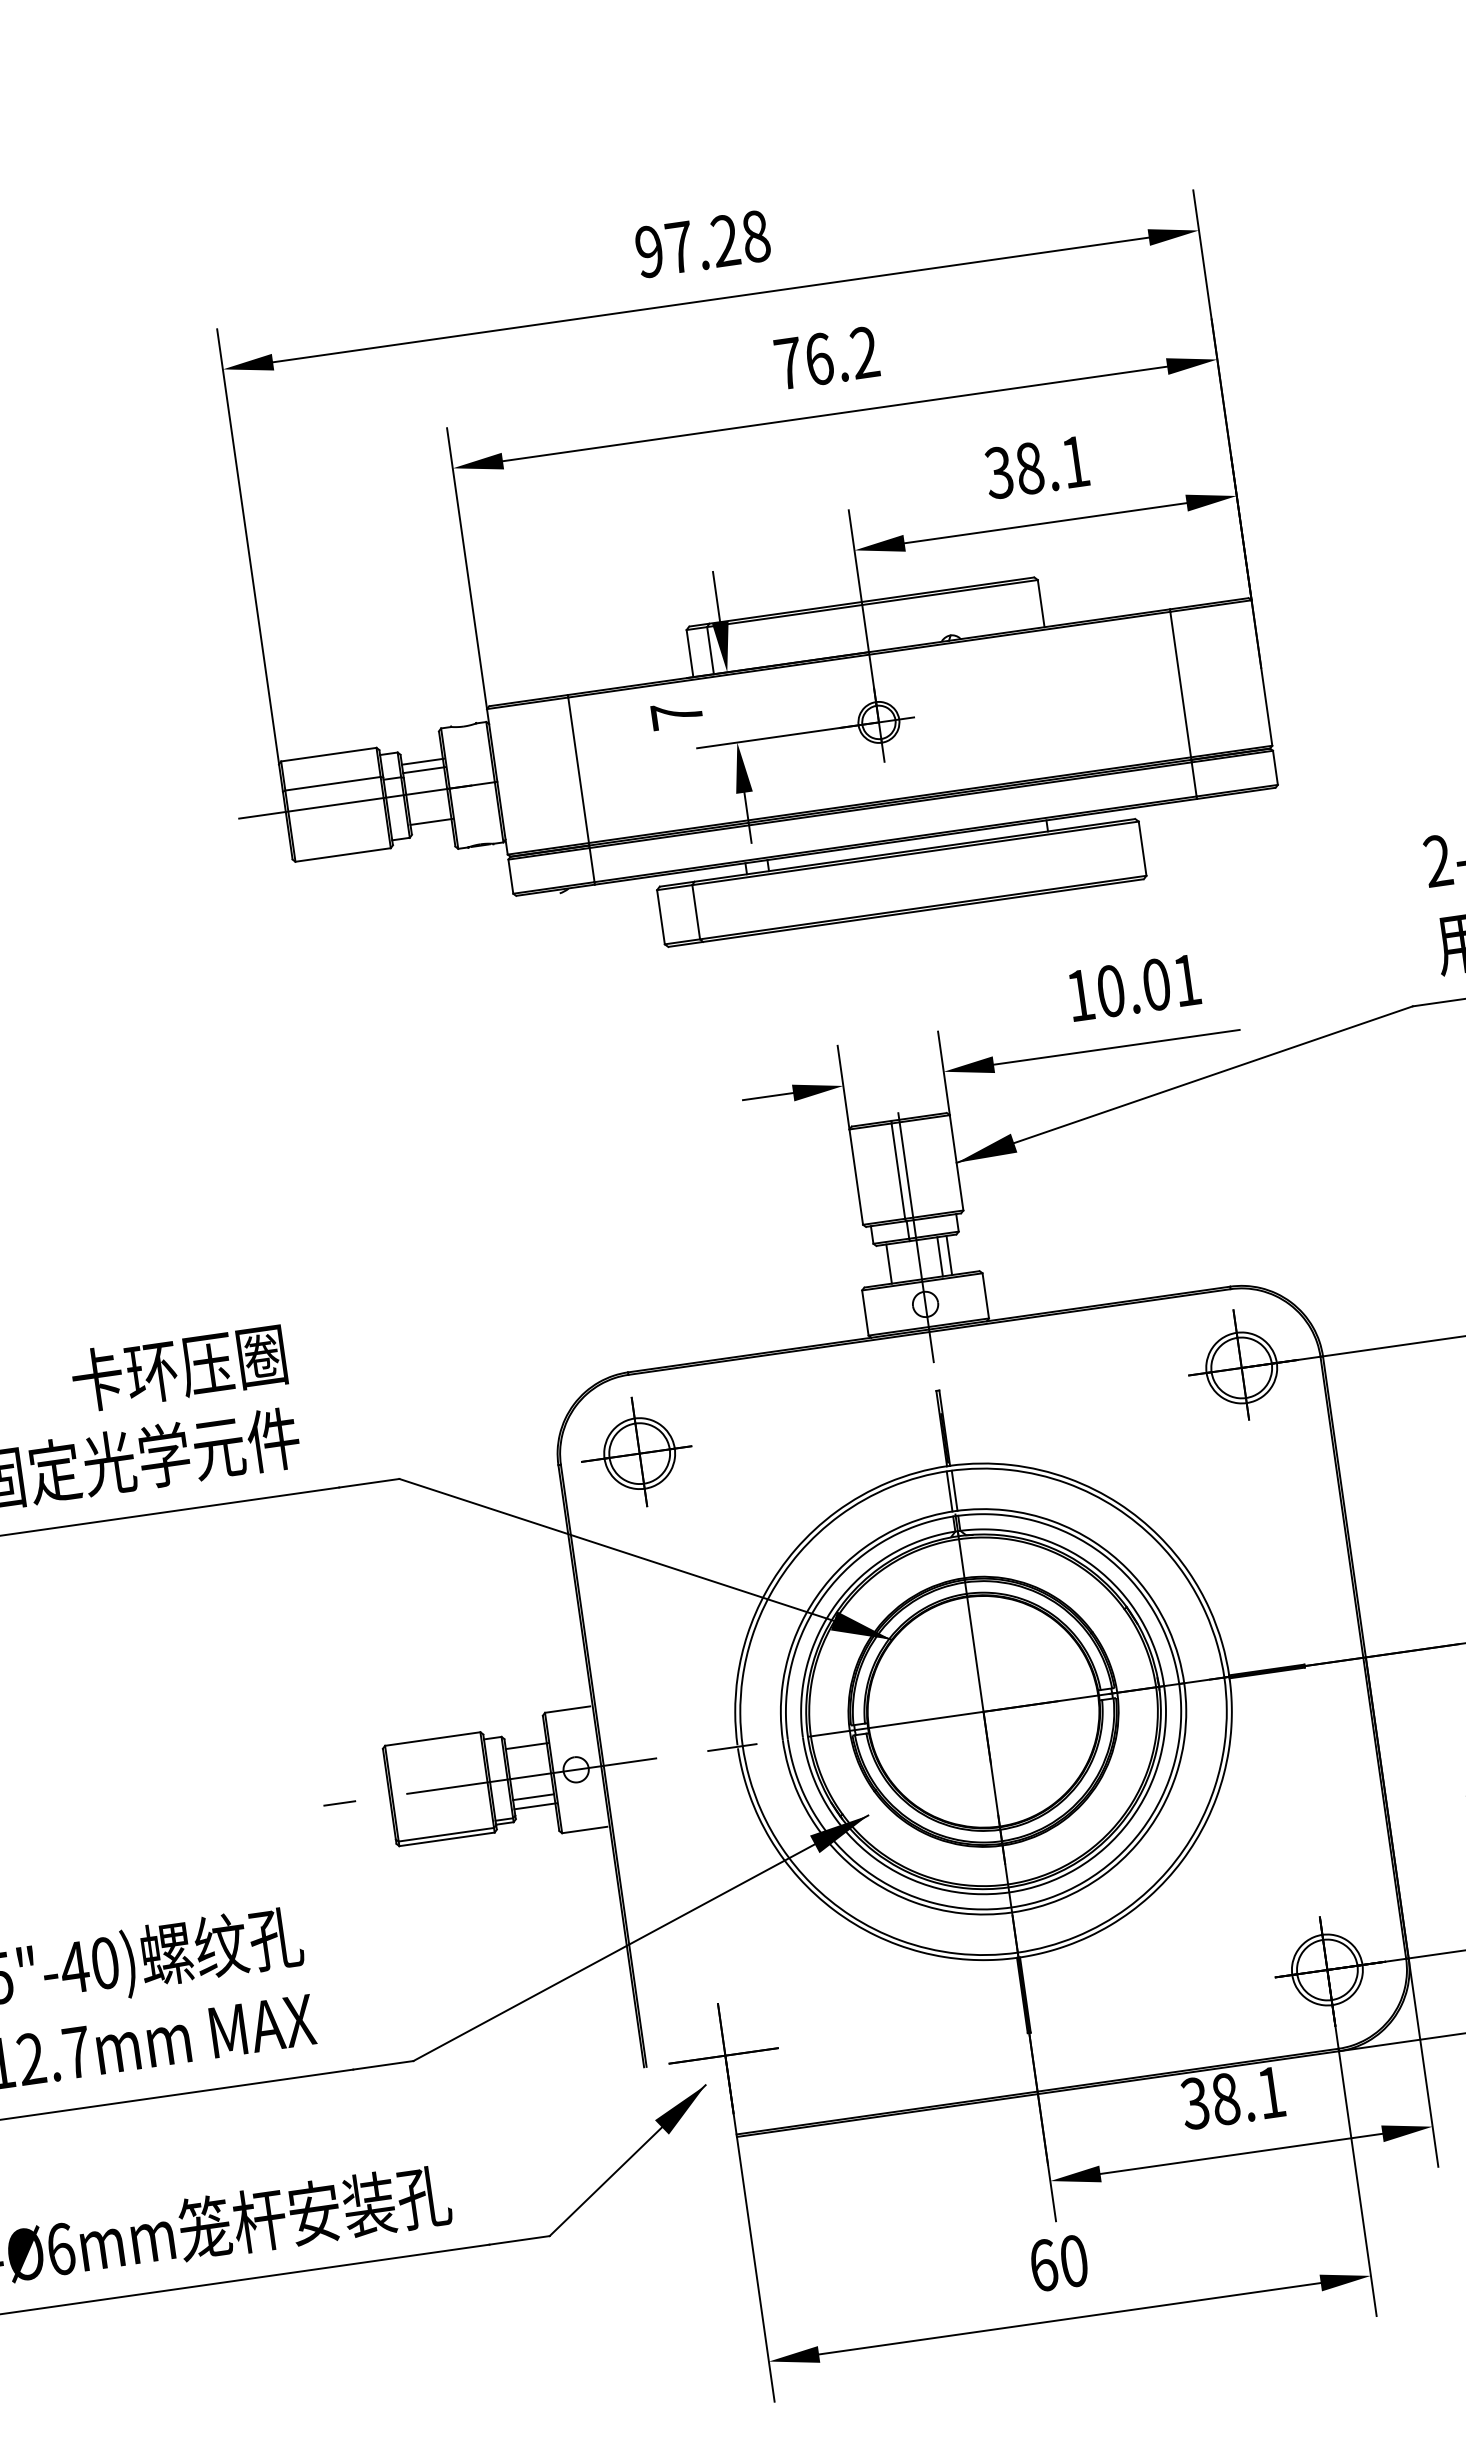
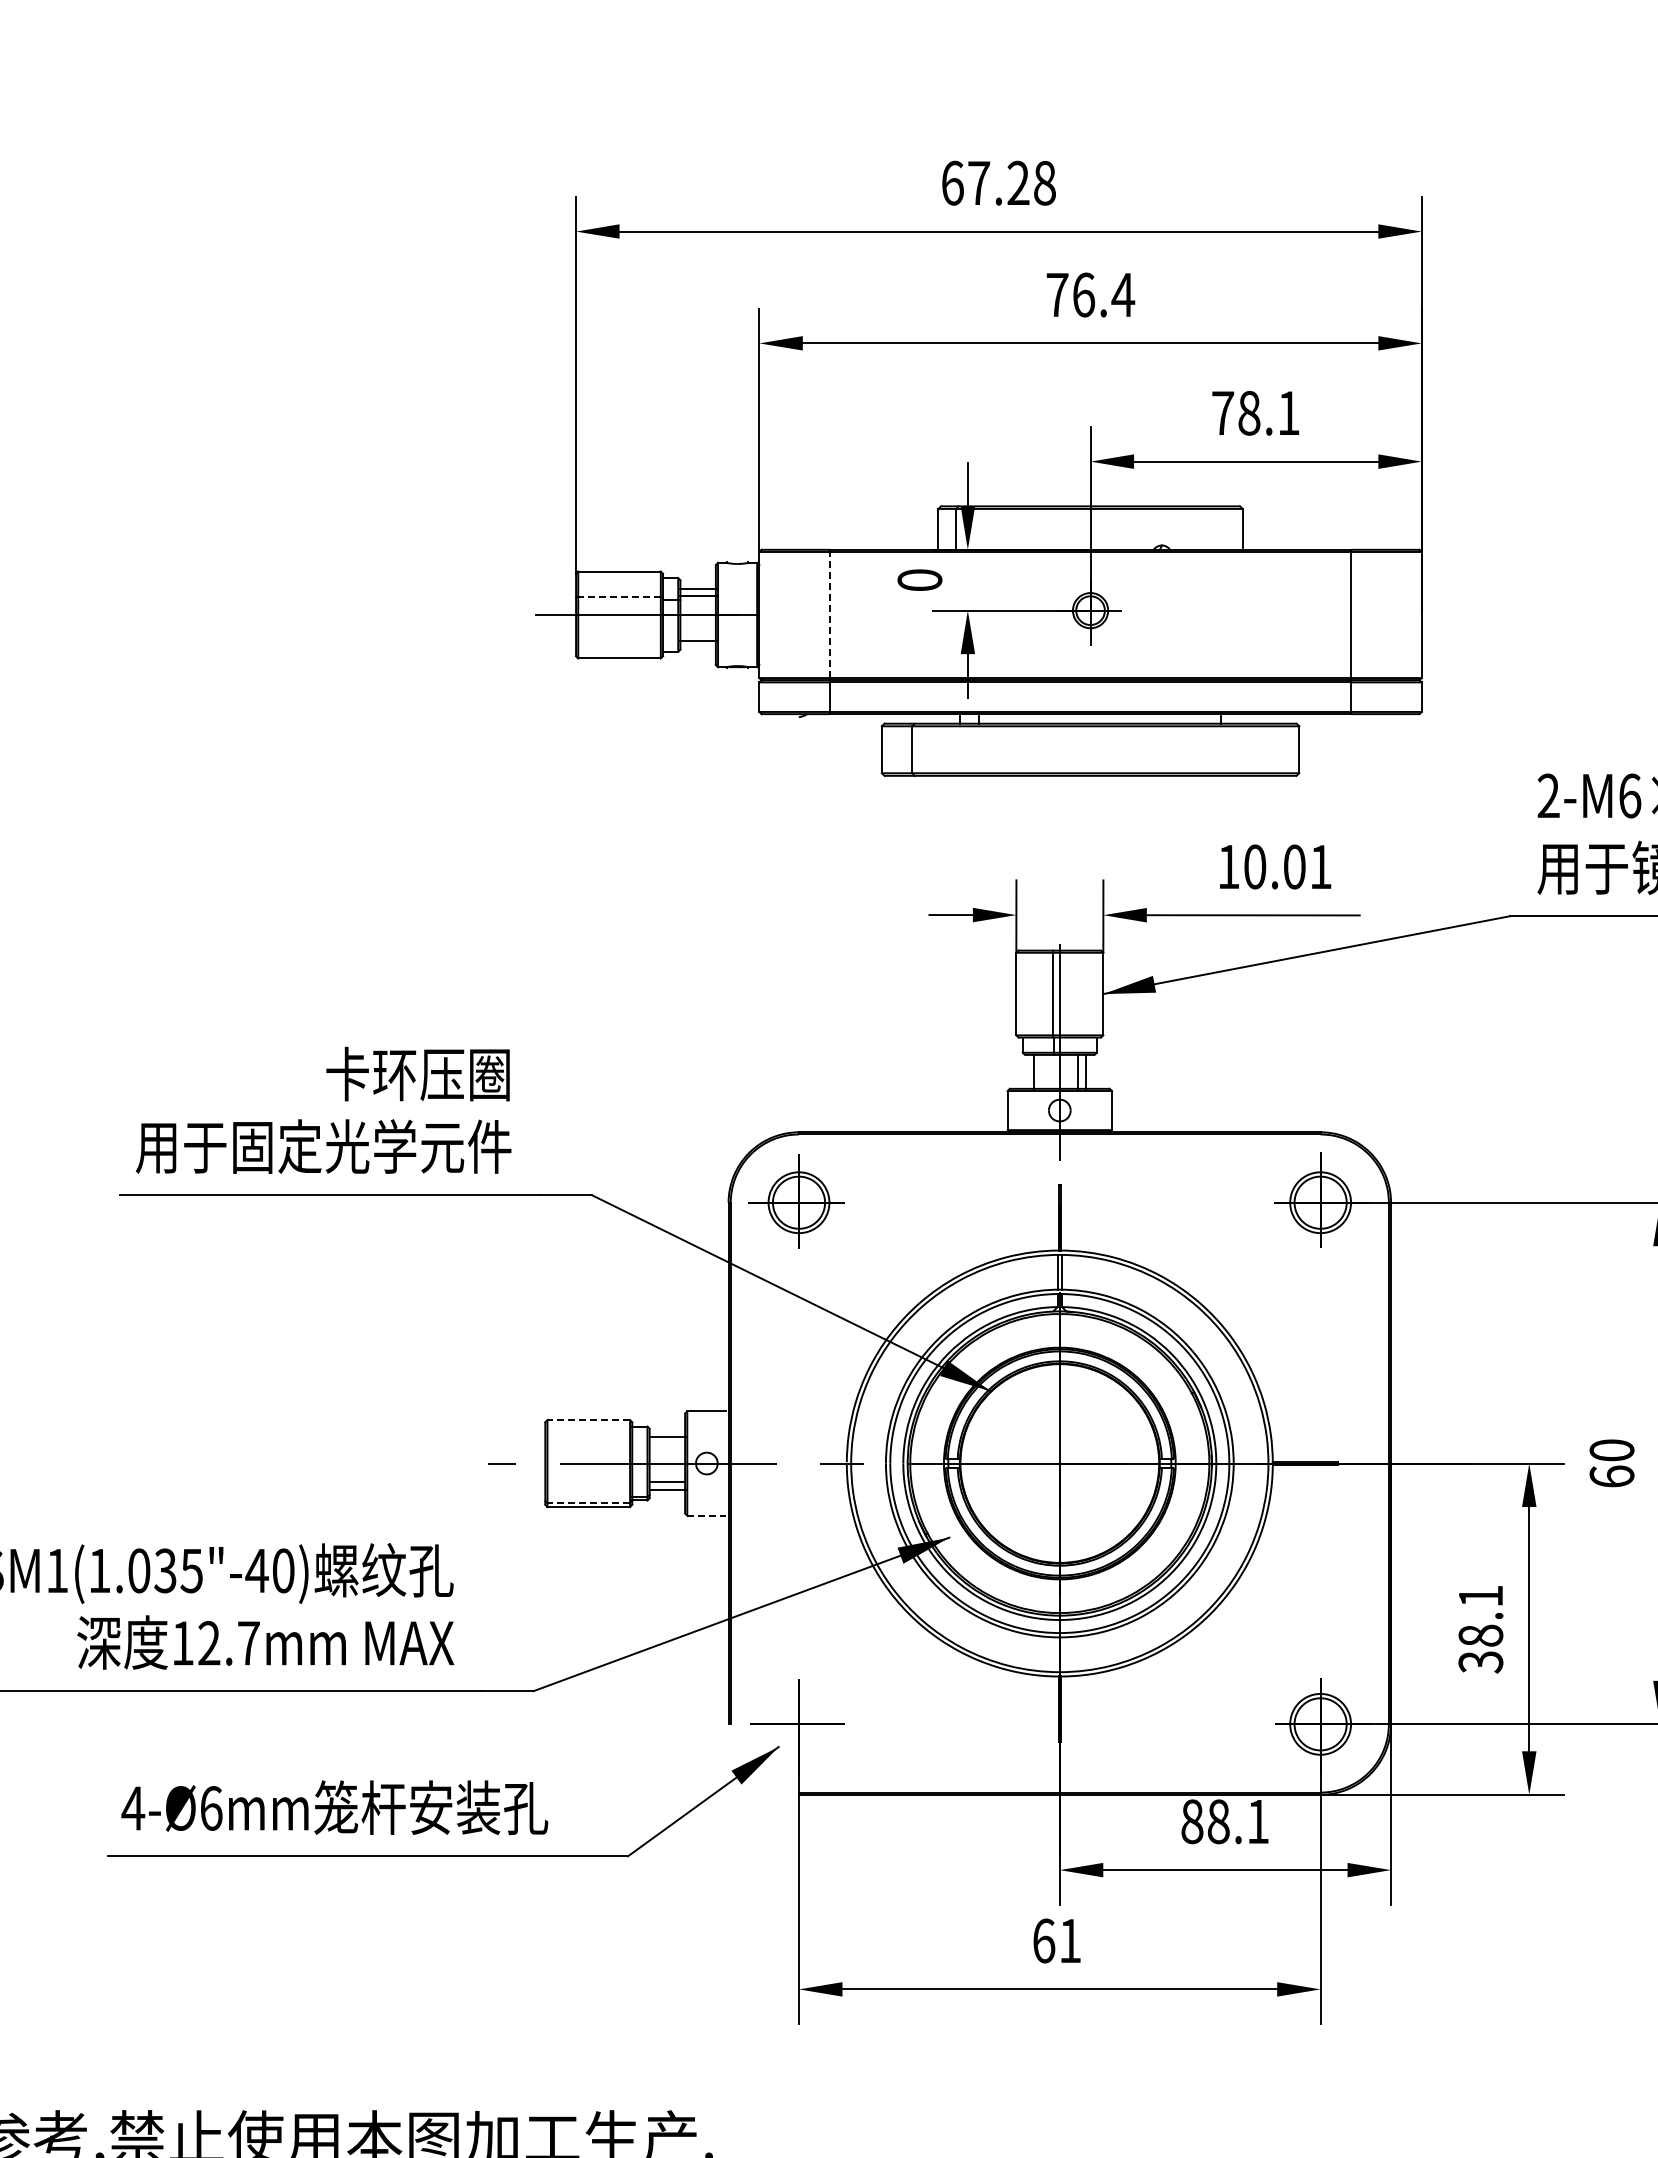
text: (649, 250) -> (952, 182), 97.28 -> 67.28
text: (865, 352) -> (1123, 294), 76.2 -> 76.4
text: (998, 472) -> (1222, 412), 38.1 -> 78.1
text: (676, 714) -> (919, 579), 7 -> 0
line: (578, 769) -> (829, 614), solid -> dashed
line: (332, 783) -> (619, 596), solid -> dashed
line: (432, 1739) -> (588, 1420), solid -> dashed
line: (584, 1829) -> (706, 1515), solid -> dashed
line: (445, 1834) -> (588, 1502), solid -> dashed
text: (1194, 2103) -> (1191, 1821), 38.1 -> 88.1
text: (1074, 2260) -> (1070, 1940), 60 -> 61

